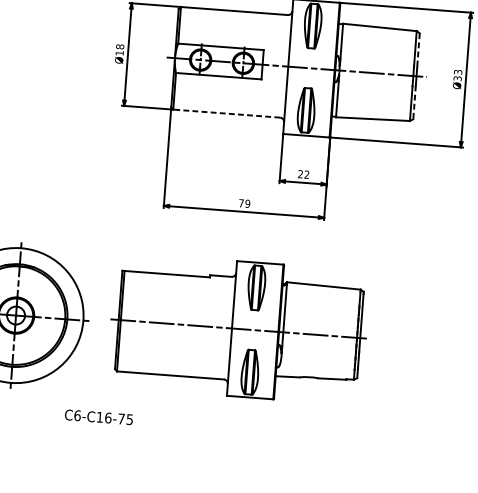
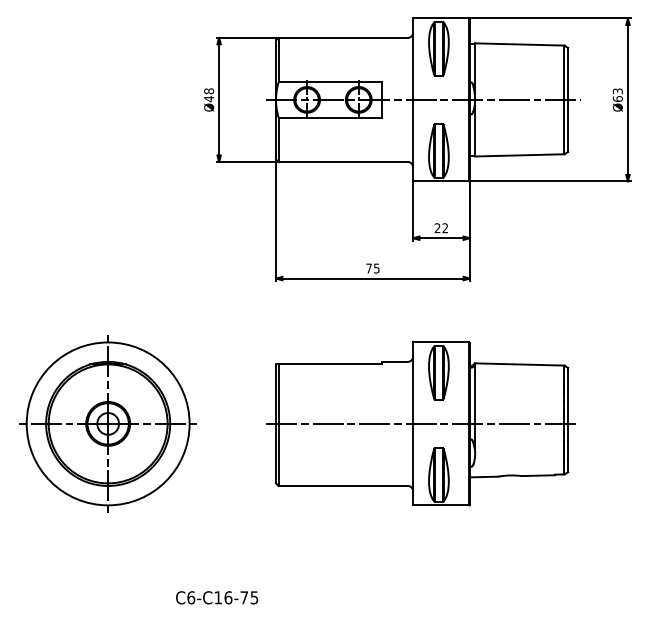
line: (418, 50) -> (568, 68), dashed -> solid
text: (119, 52) -> (208, 98), Ø18 -> Ø48
text: (457, 78) -> (617, 98), Ø33 -> Ø63
line: (414, 103) -> (568, 132), dashed -> solid
line: (226, 113) -> (343, 161), dashed -> solid
text: (247, 203) -> (376, 268), 79 -> 75
part: (238, 328) -> (420, 423), moved
text: (99, 417) -> (217, 597), moved

